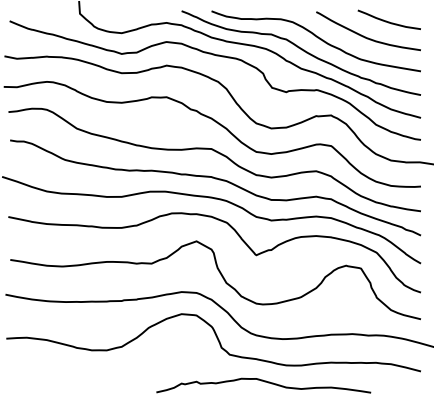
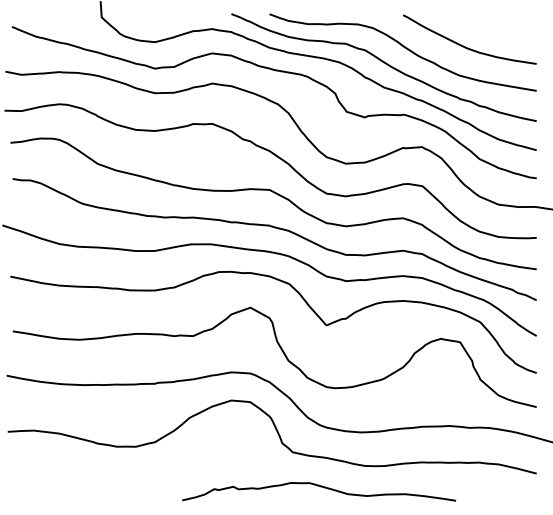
curve: (389, 21) -> (496, 27), removed
curve: (264, 382) -> (320, 487), moved

